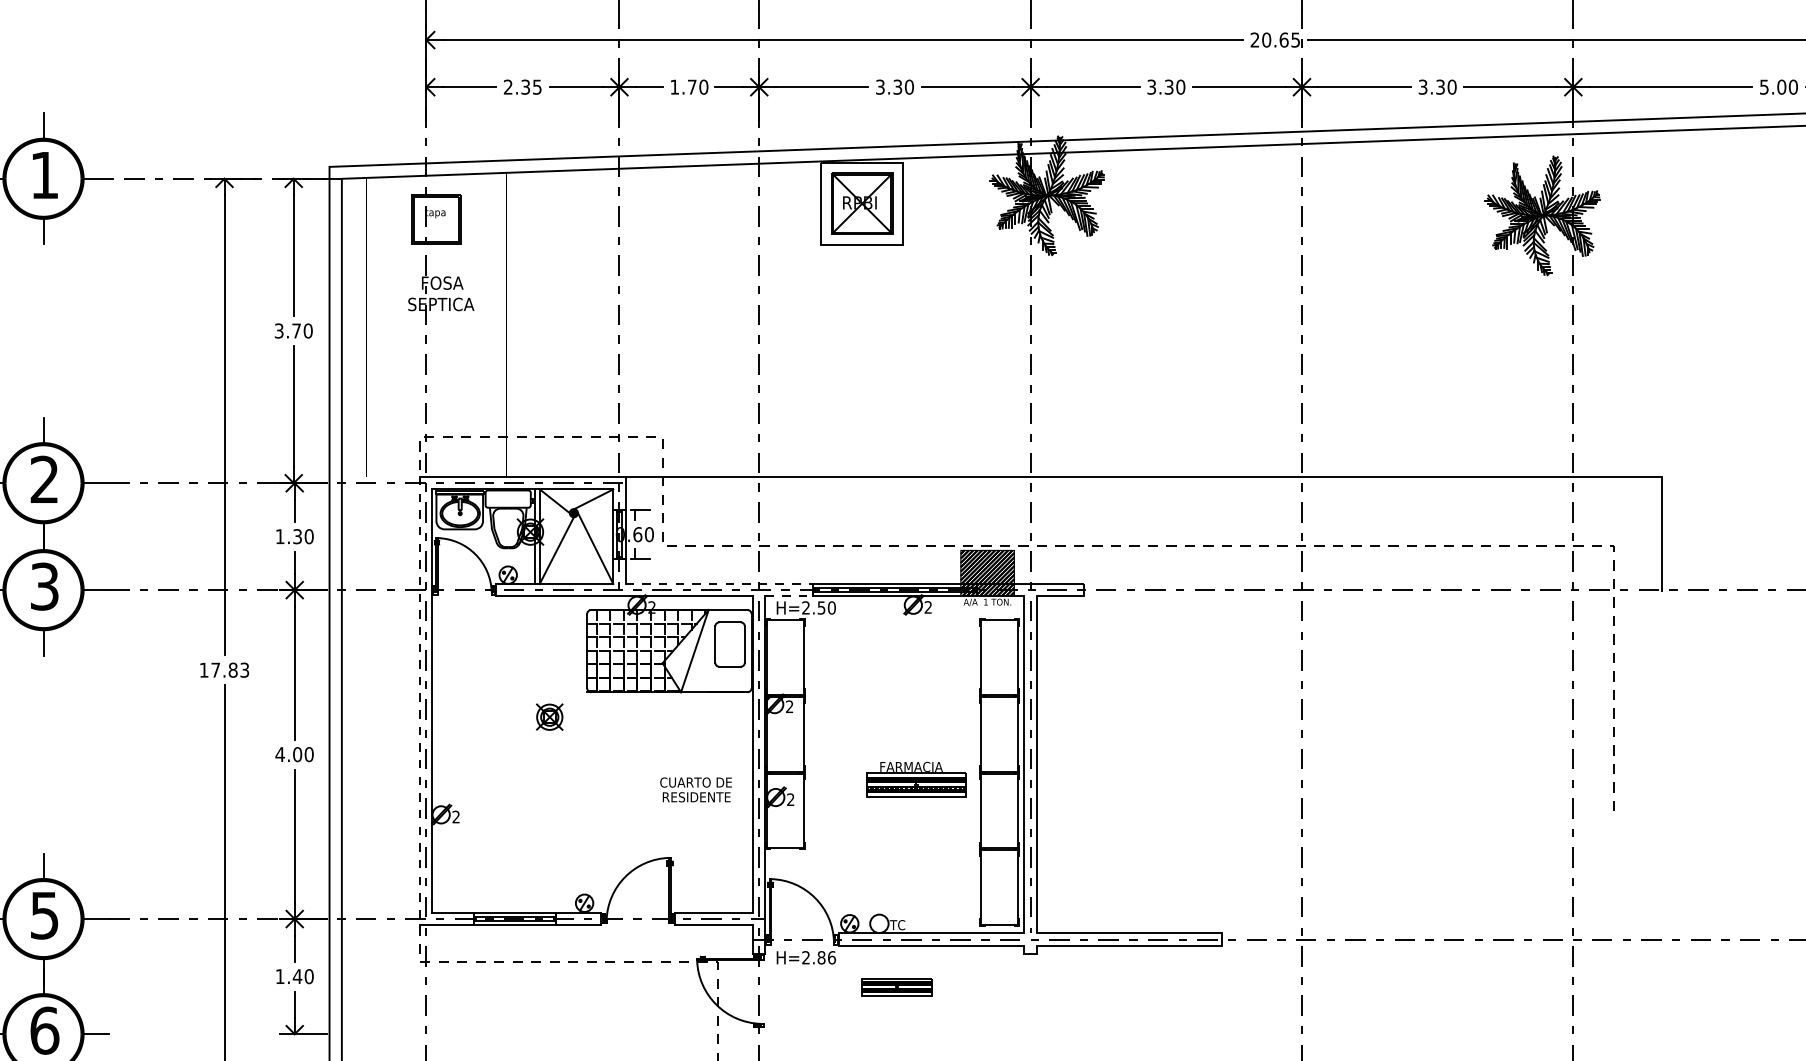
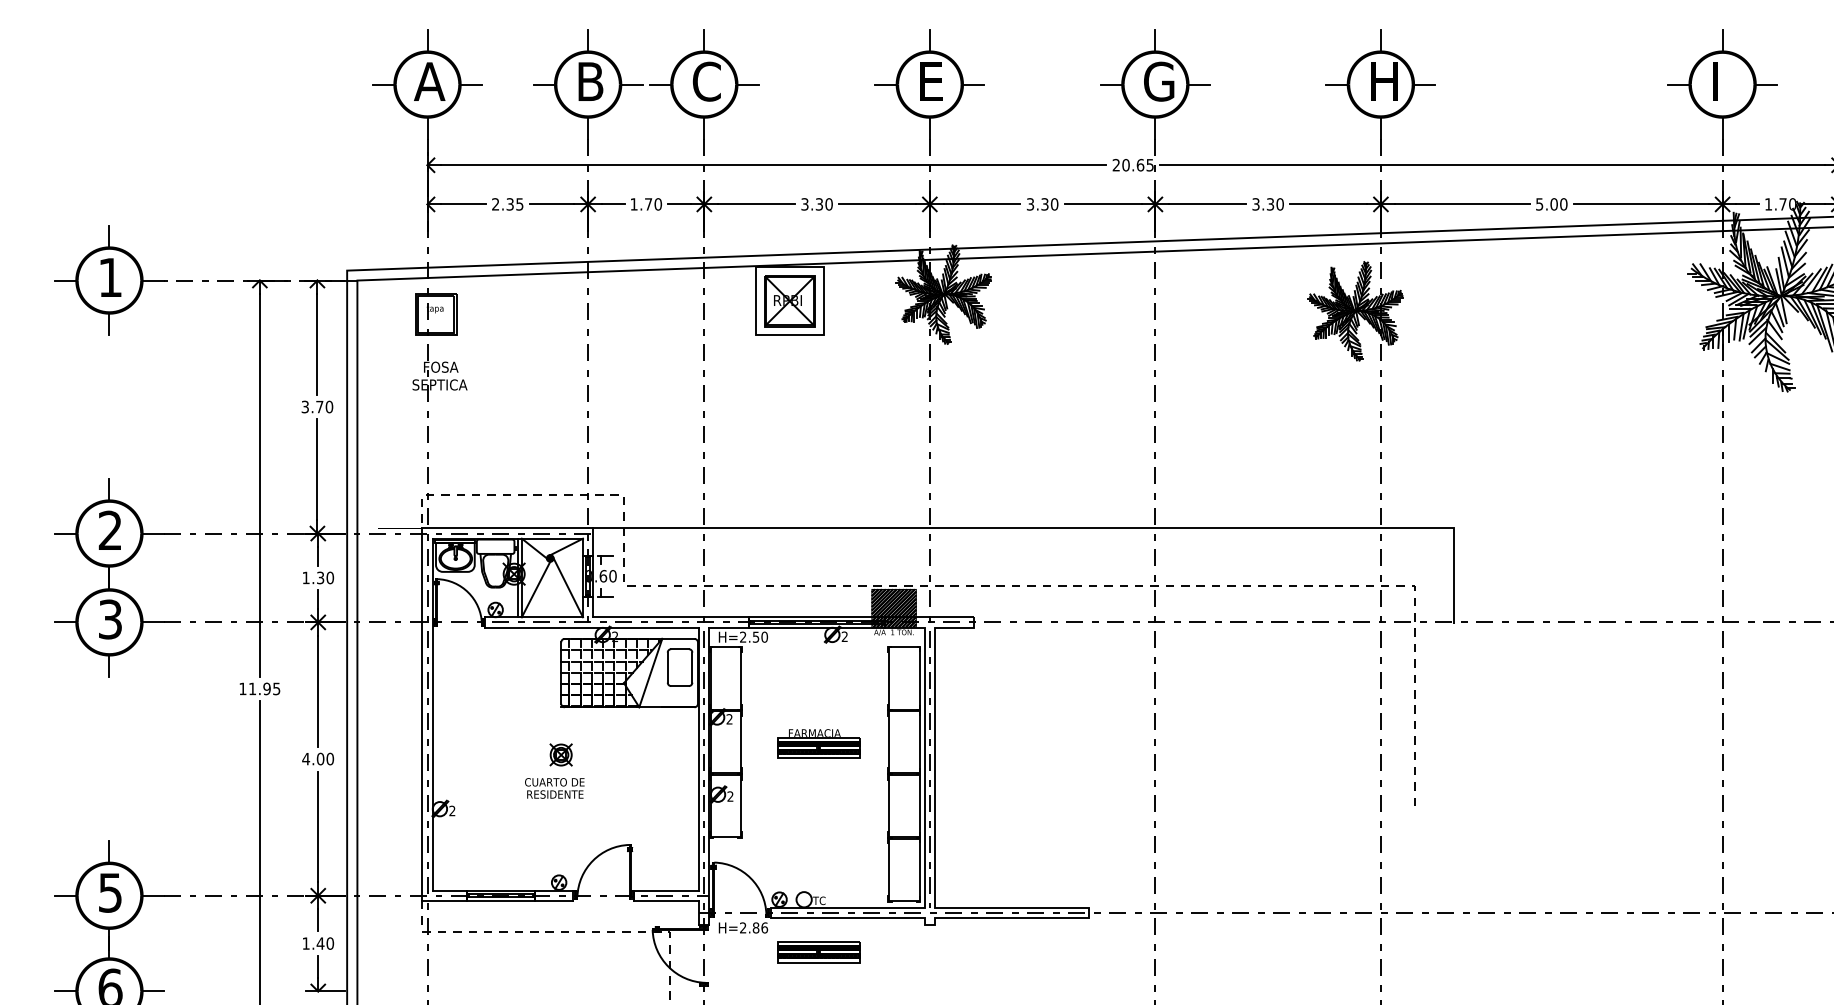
line: (719, 584) -> (671, 617), dashed -> solid
line: (789, 596) -> (729, 627), dashed -> solid
text: (230, 669) -> (264, 688), 17.83 -> 11.95
line: (420, 702) -> (422, 715), dashed -> solid
part: (548, 716) -> (560, 754), moved
part: (915, 779) -> (818, 743), moved
text: (695, 789) -> (554, 788), moved
part: (896, 987) -> (818, 952), size x1.43

